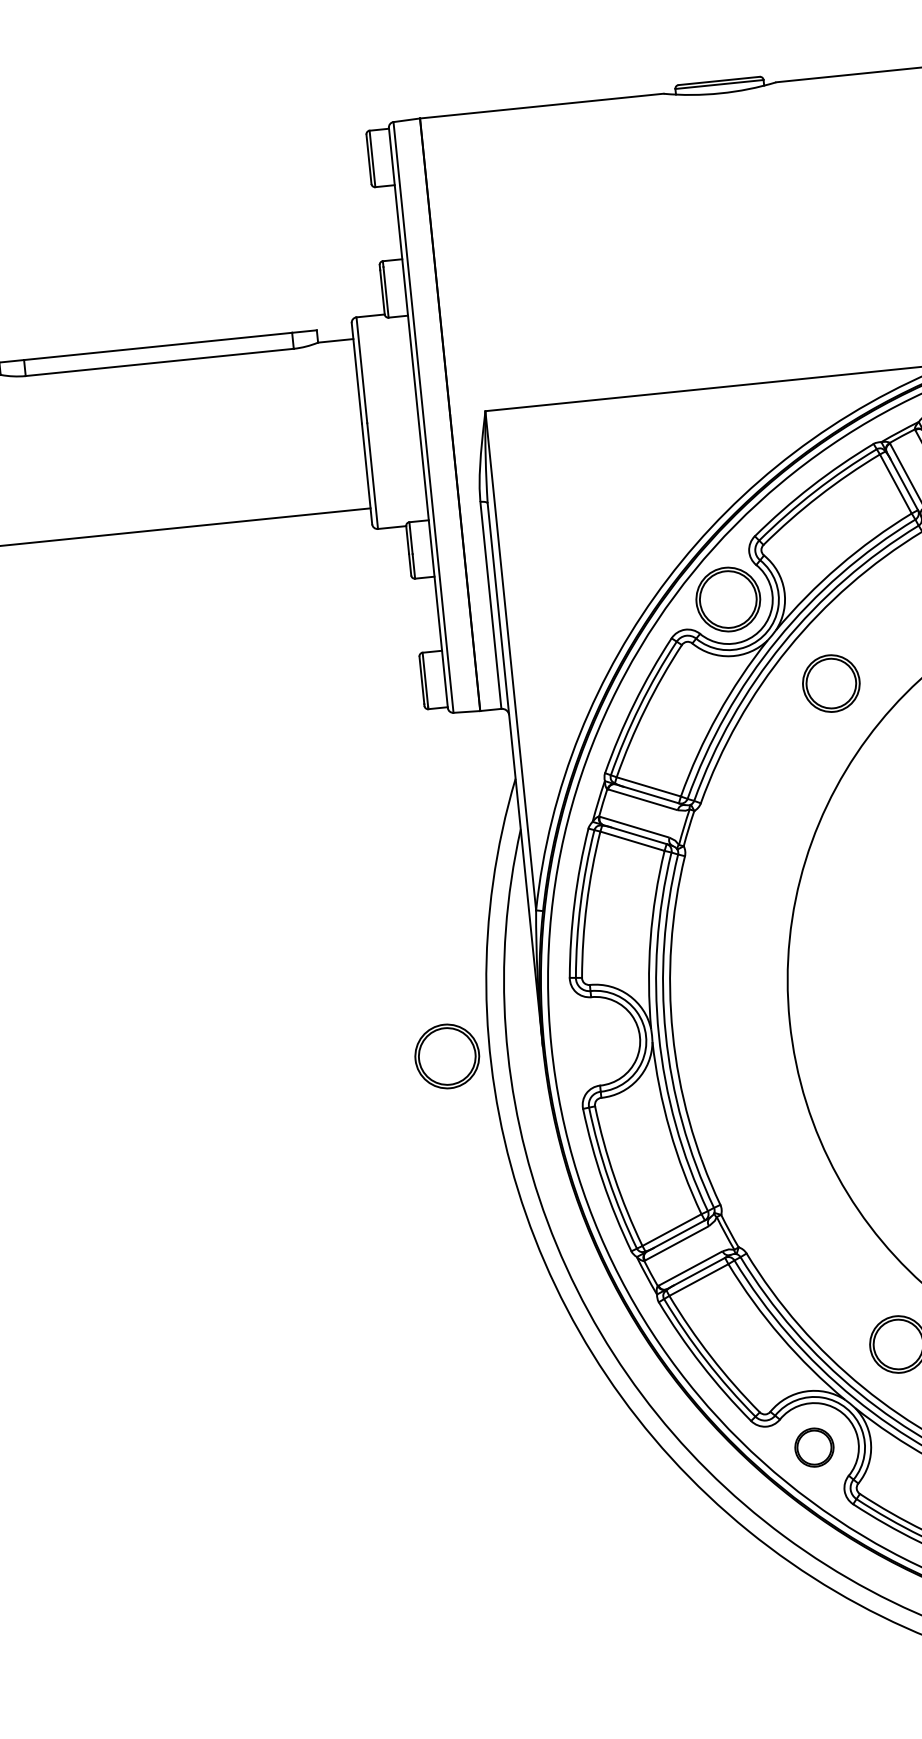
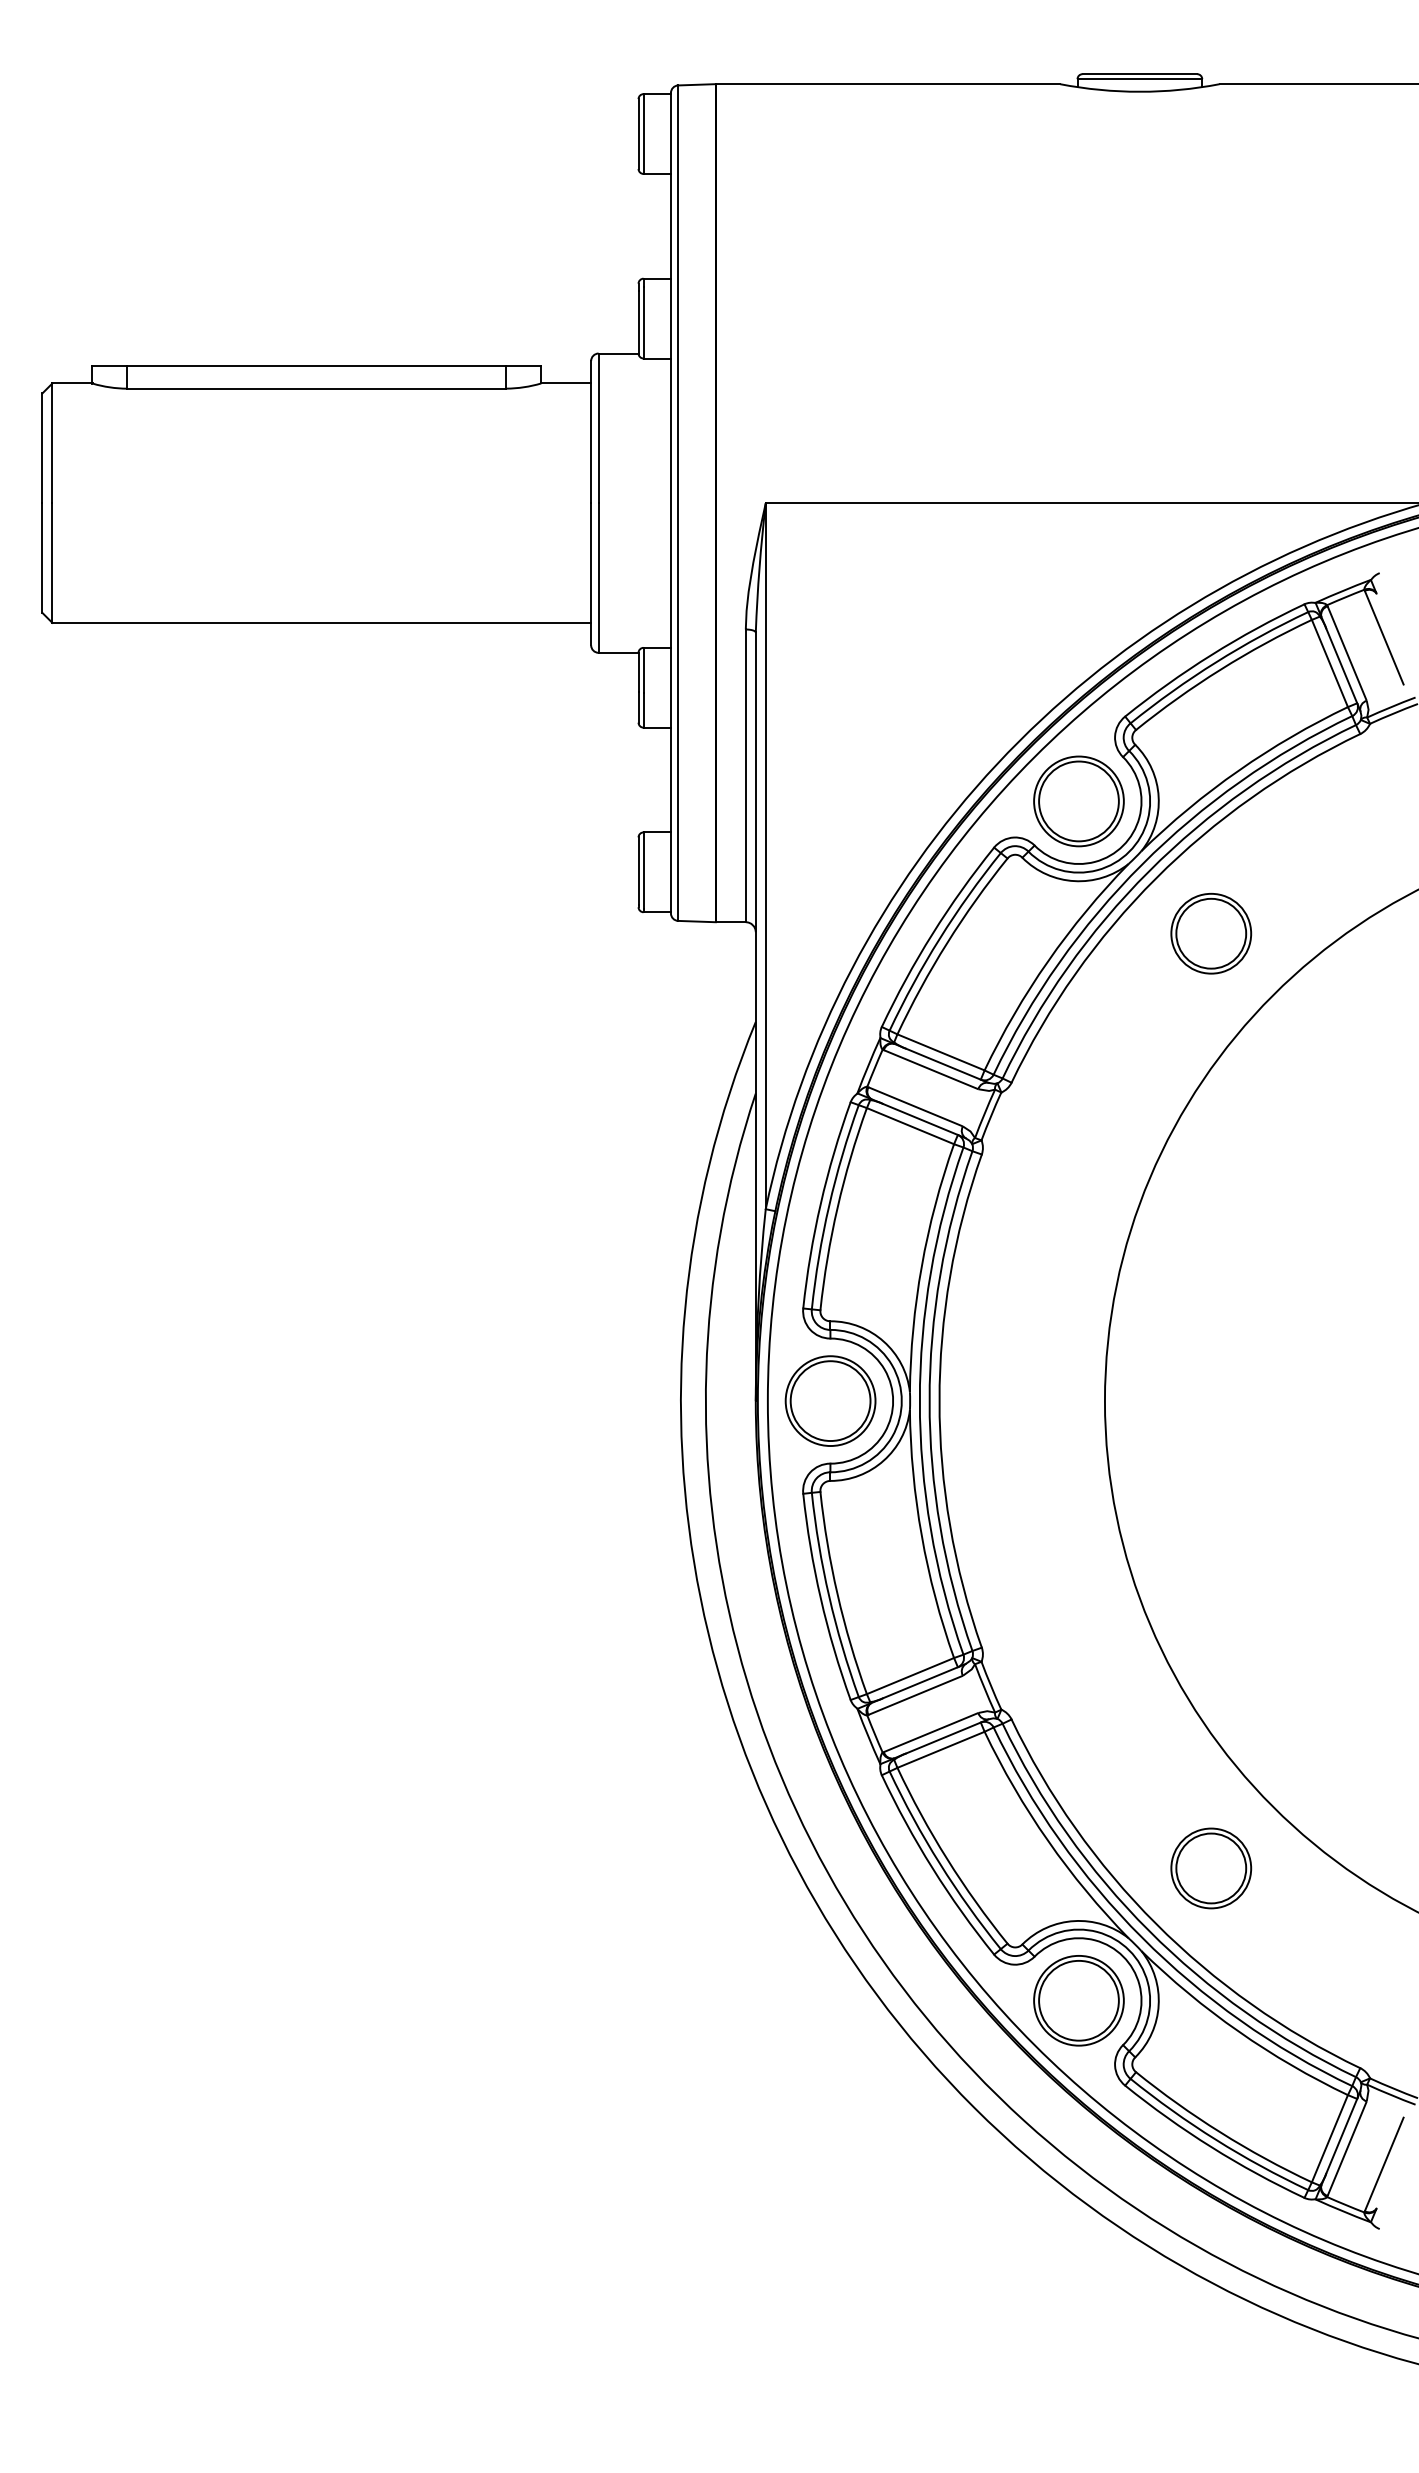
part: (447, 1056) -> (830, 1400), moved
part: (814, 1447) -> (1078, 2000), size x1.67

